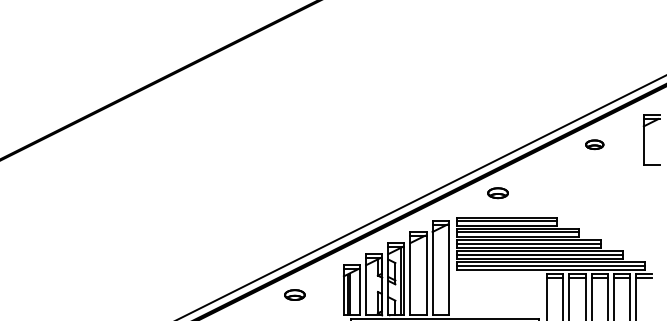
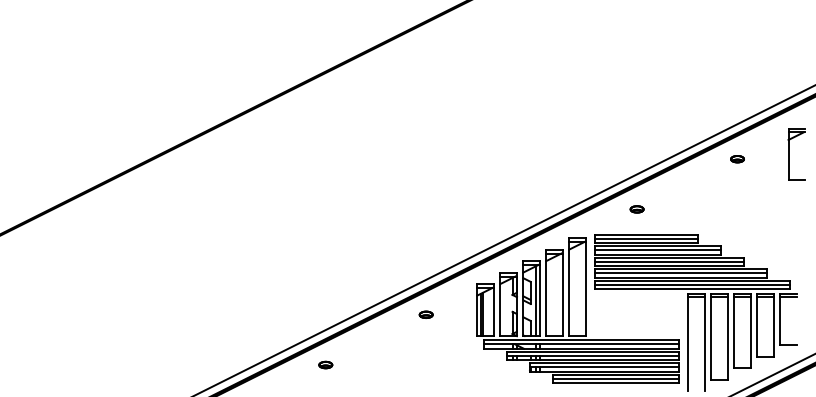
part: (594, 145) -> (737, 159), size x0.71
part: (497, 193) -> (636, 209), size x0.62
part: (294, 294) -> (425, 314), size x0.62

